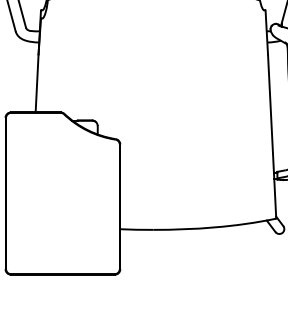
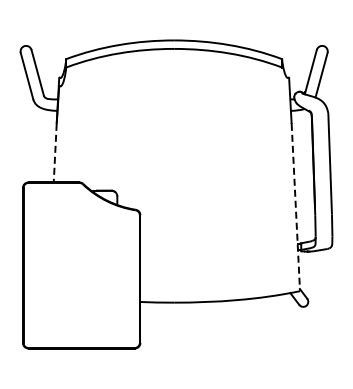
line: (37, 84) -> (55, 153), solid -> dashed
line: (271, 136) -> (295, 207), solid -> dashed

